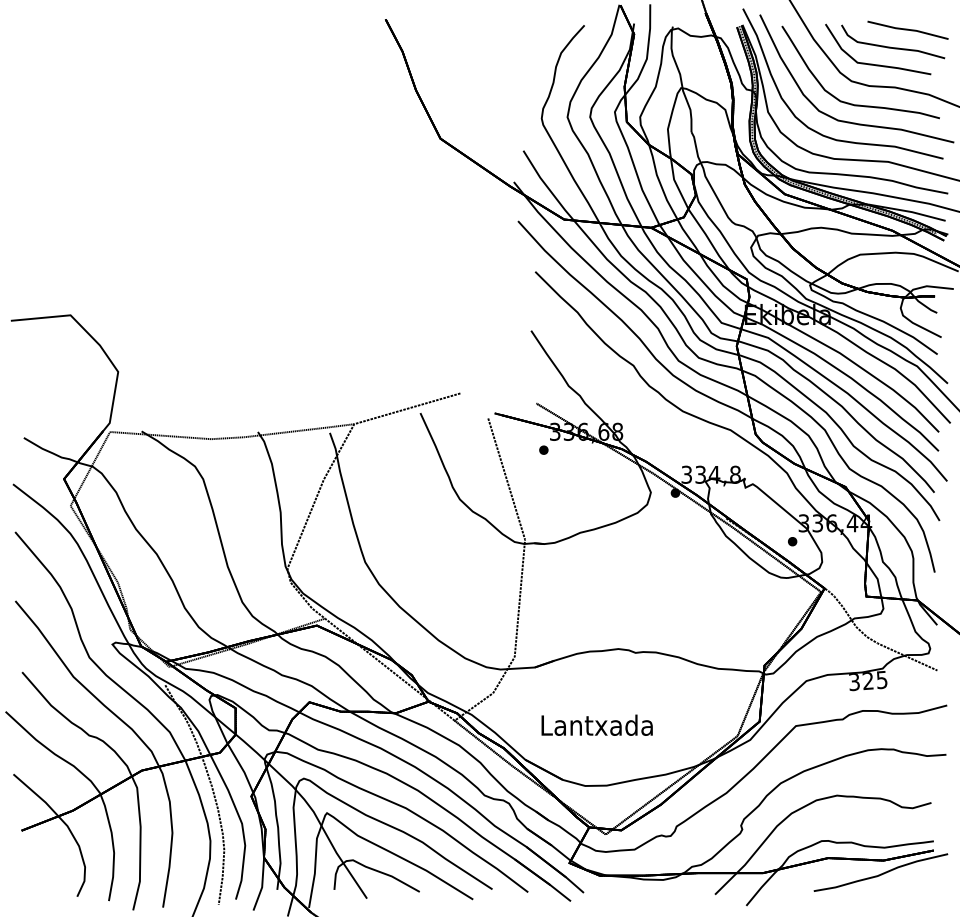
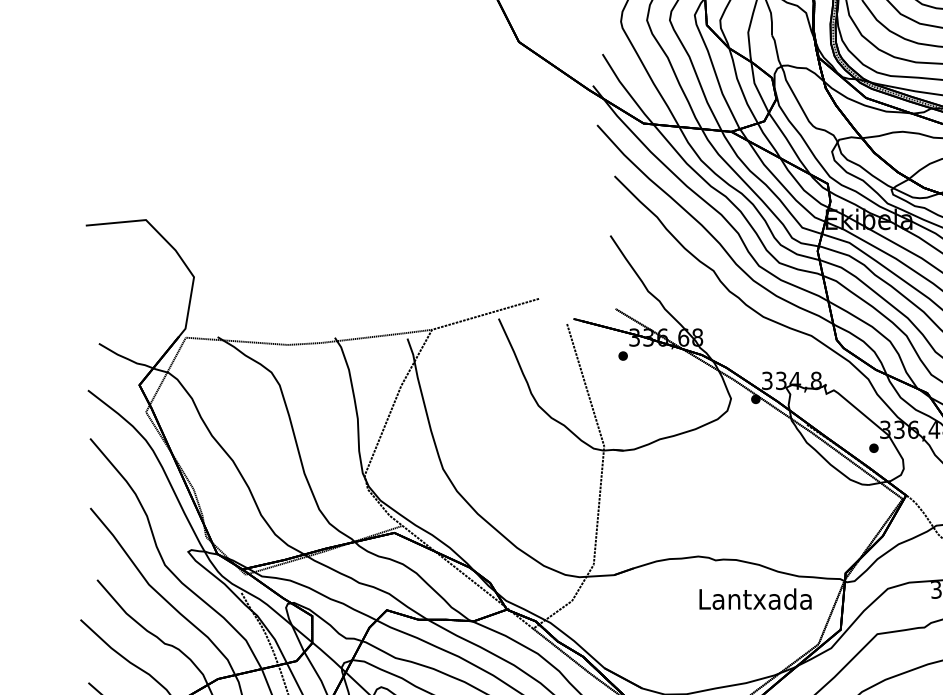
text: (596, 724) -> (754, 598), moved

